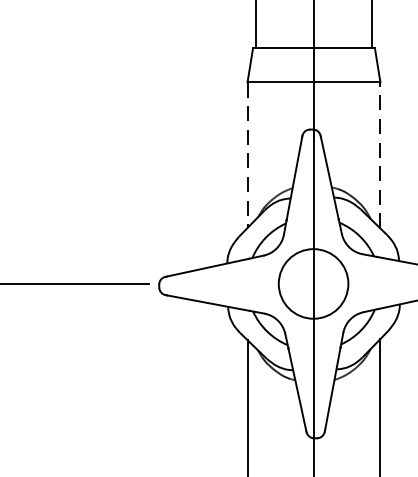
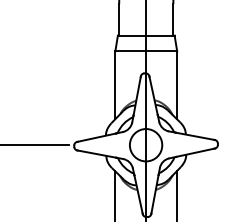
line: (247, 155) -> (115, 85), dashed -> solid
line: (381, 155) -> (177, 85), dashed -> solid

